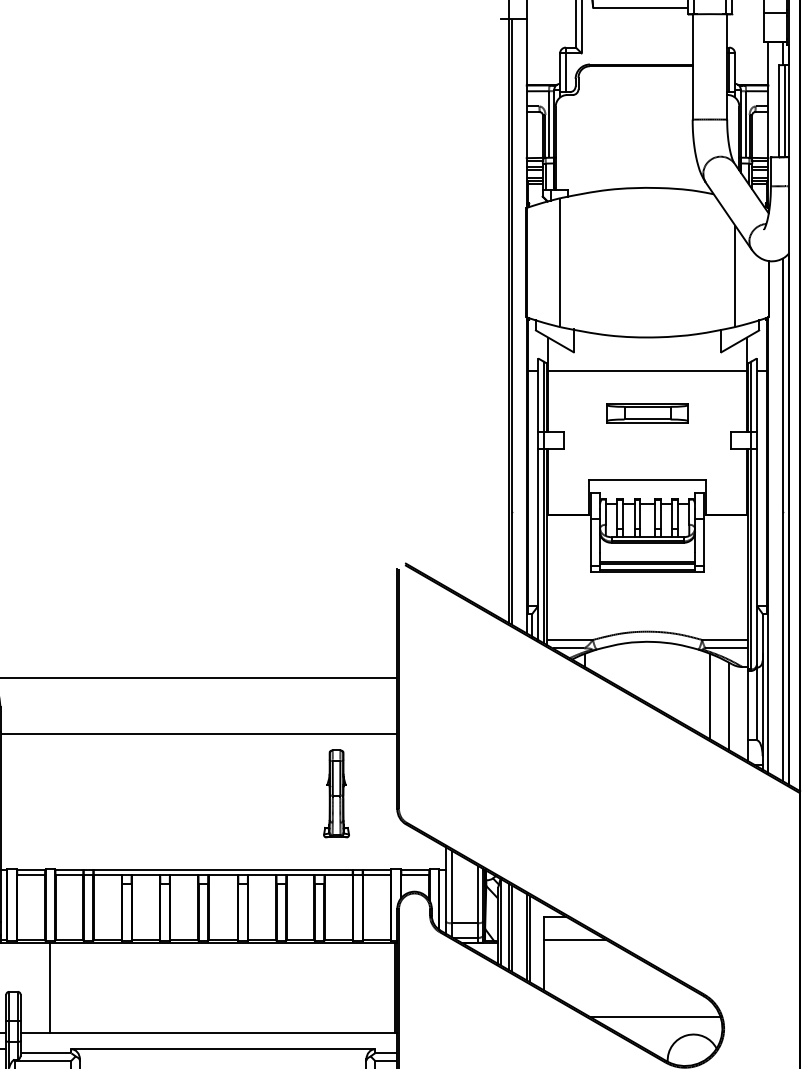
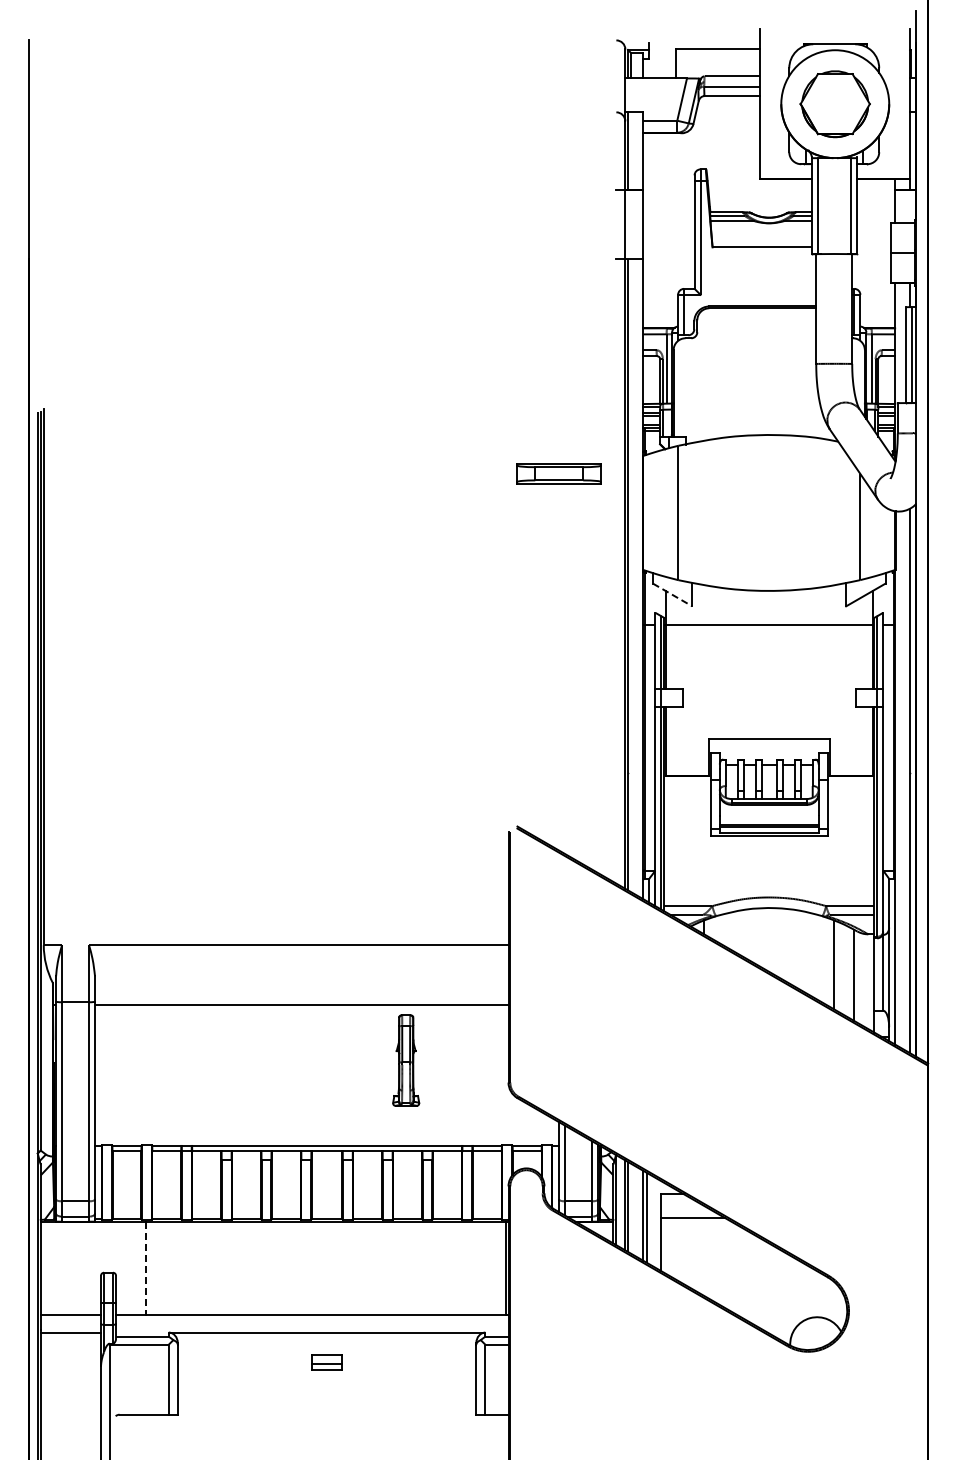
line: (554, 340) -> (672, 594), solid -> dashed
part: (646, 412) -> (558, 473), moved
part: (336, 793) -> (406, 1060), moved
line: (49, 987) -> (146, 1268), solid -> dashed
line: (655, 1017) -> (777, 1299), removed

